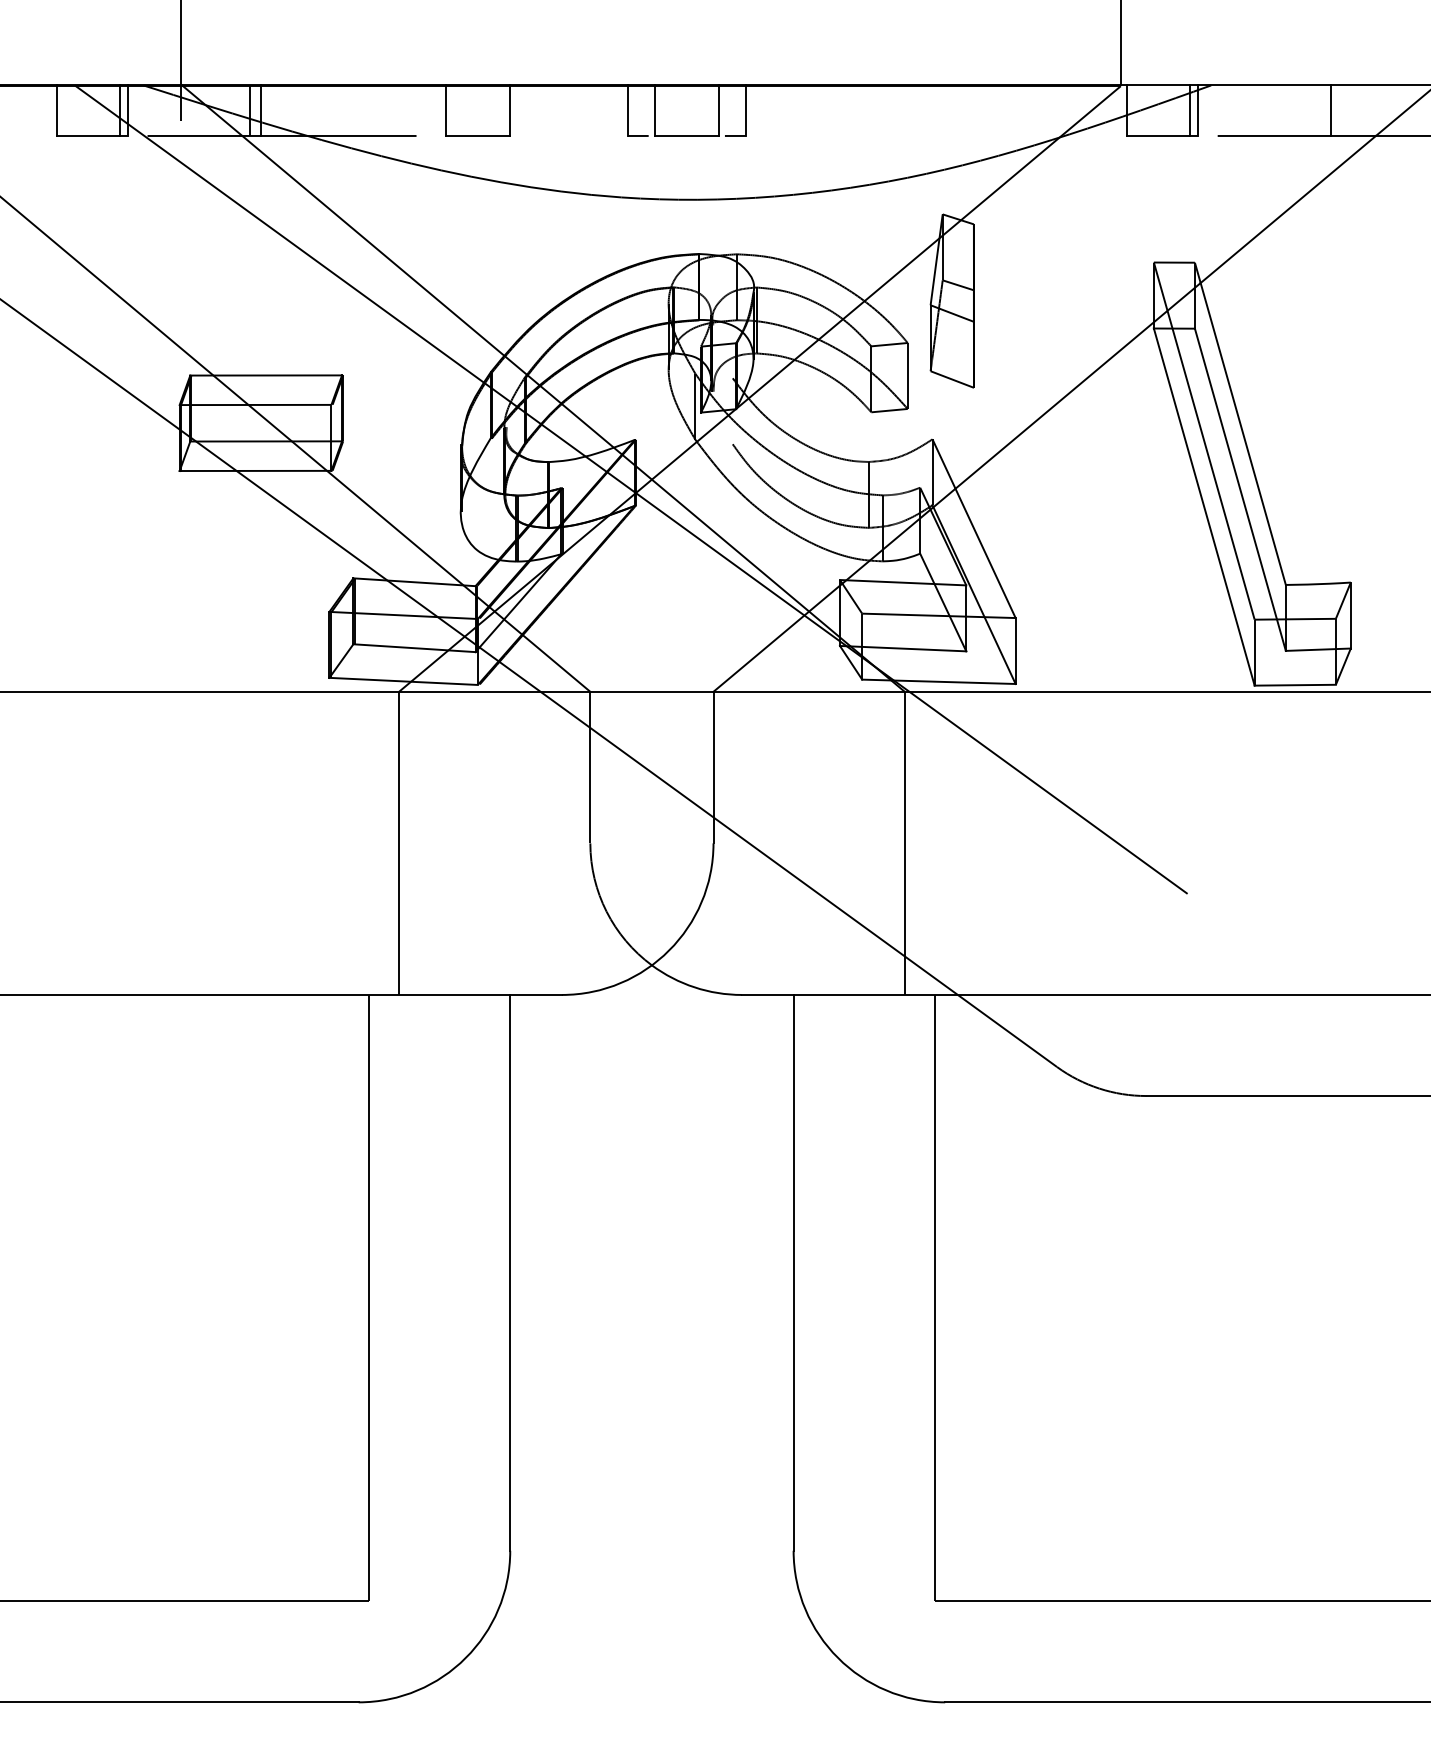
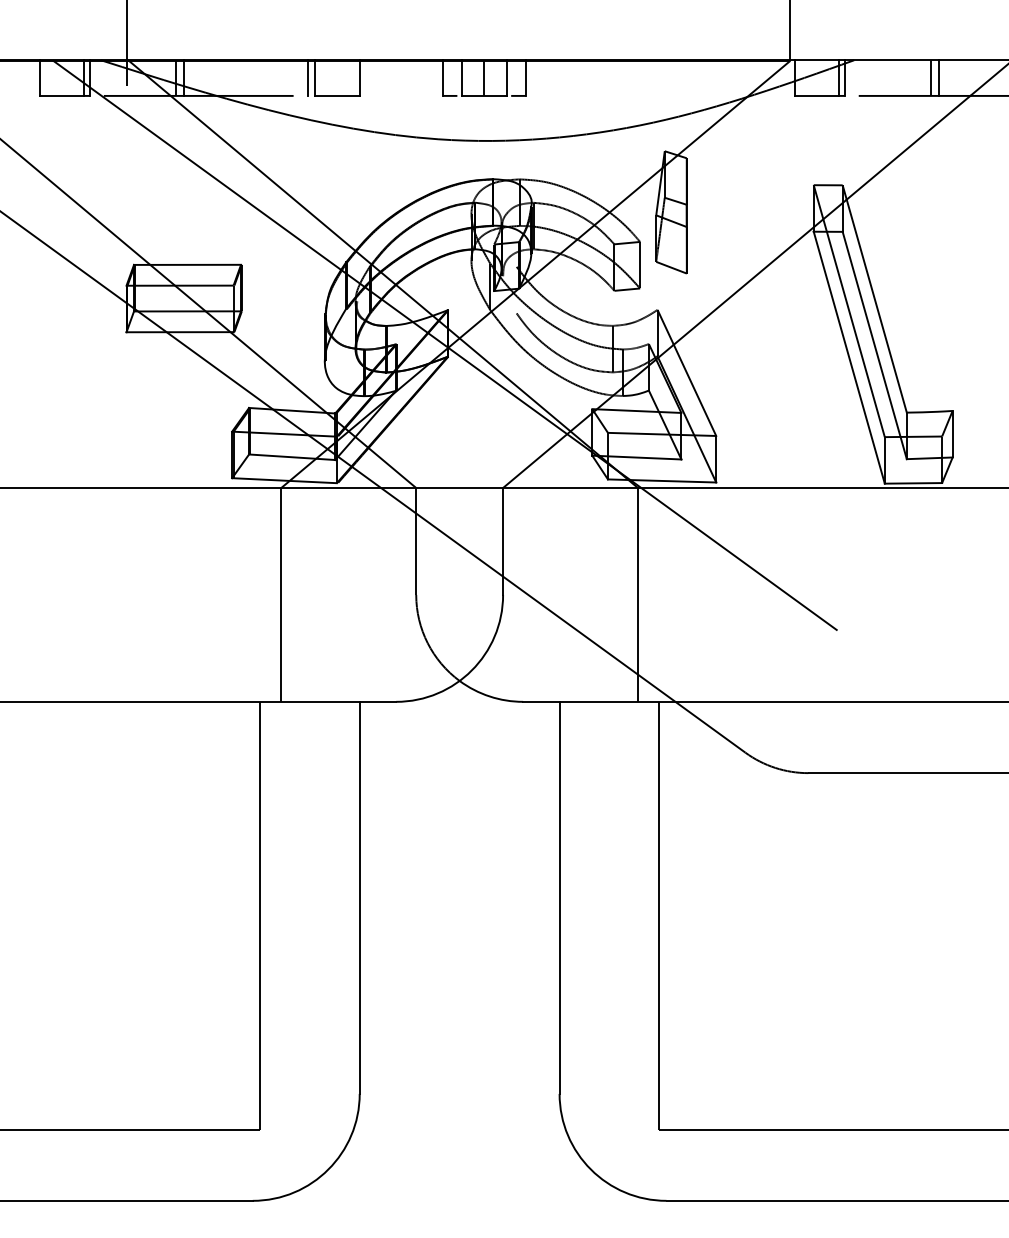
line: (436, 110) -> (307, 77), added
line: (687, 110) -> (484, 77), added
line: (1319, 110) -> (930, 77), added

